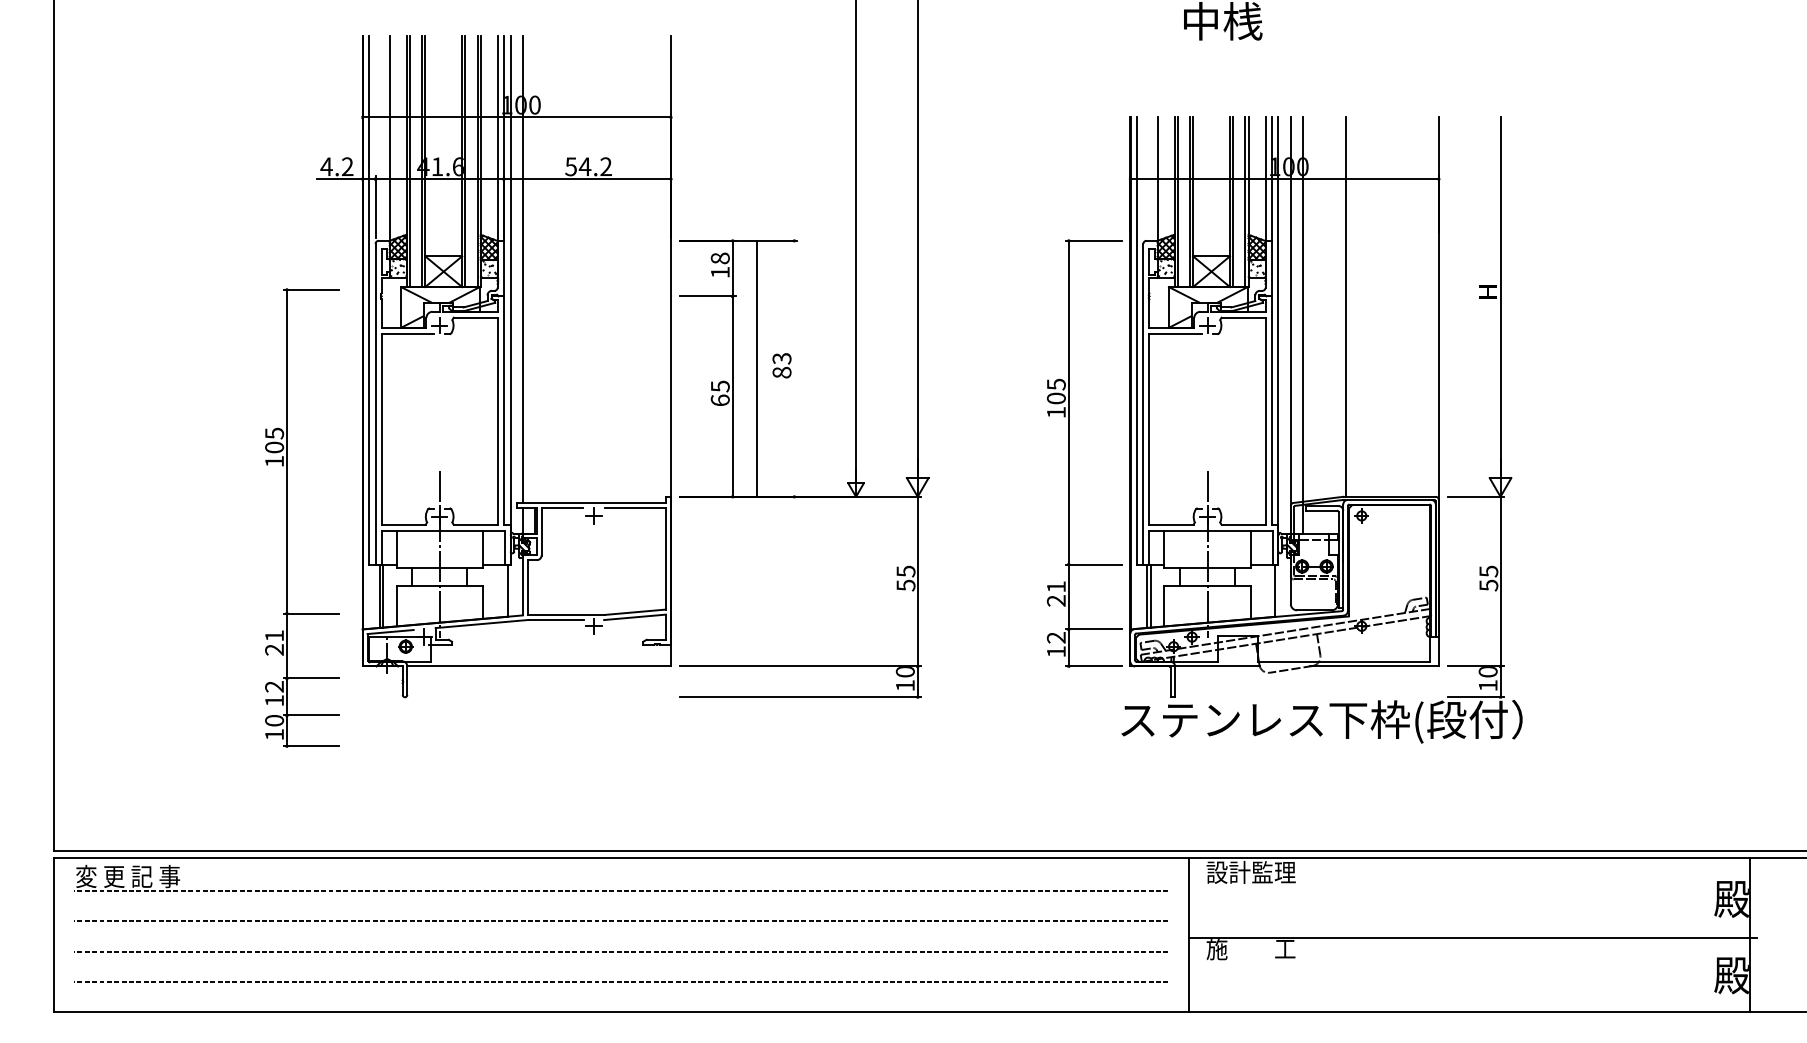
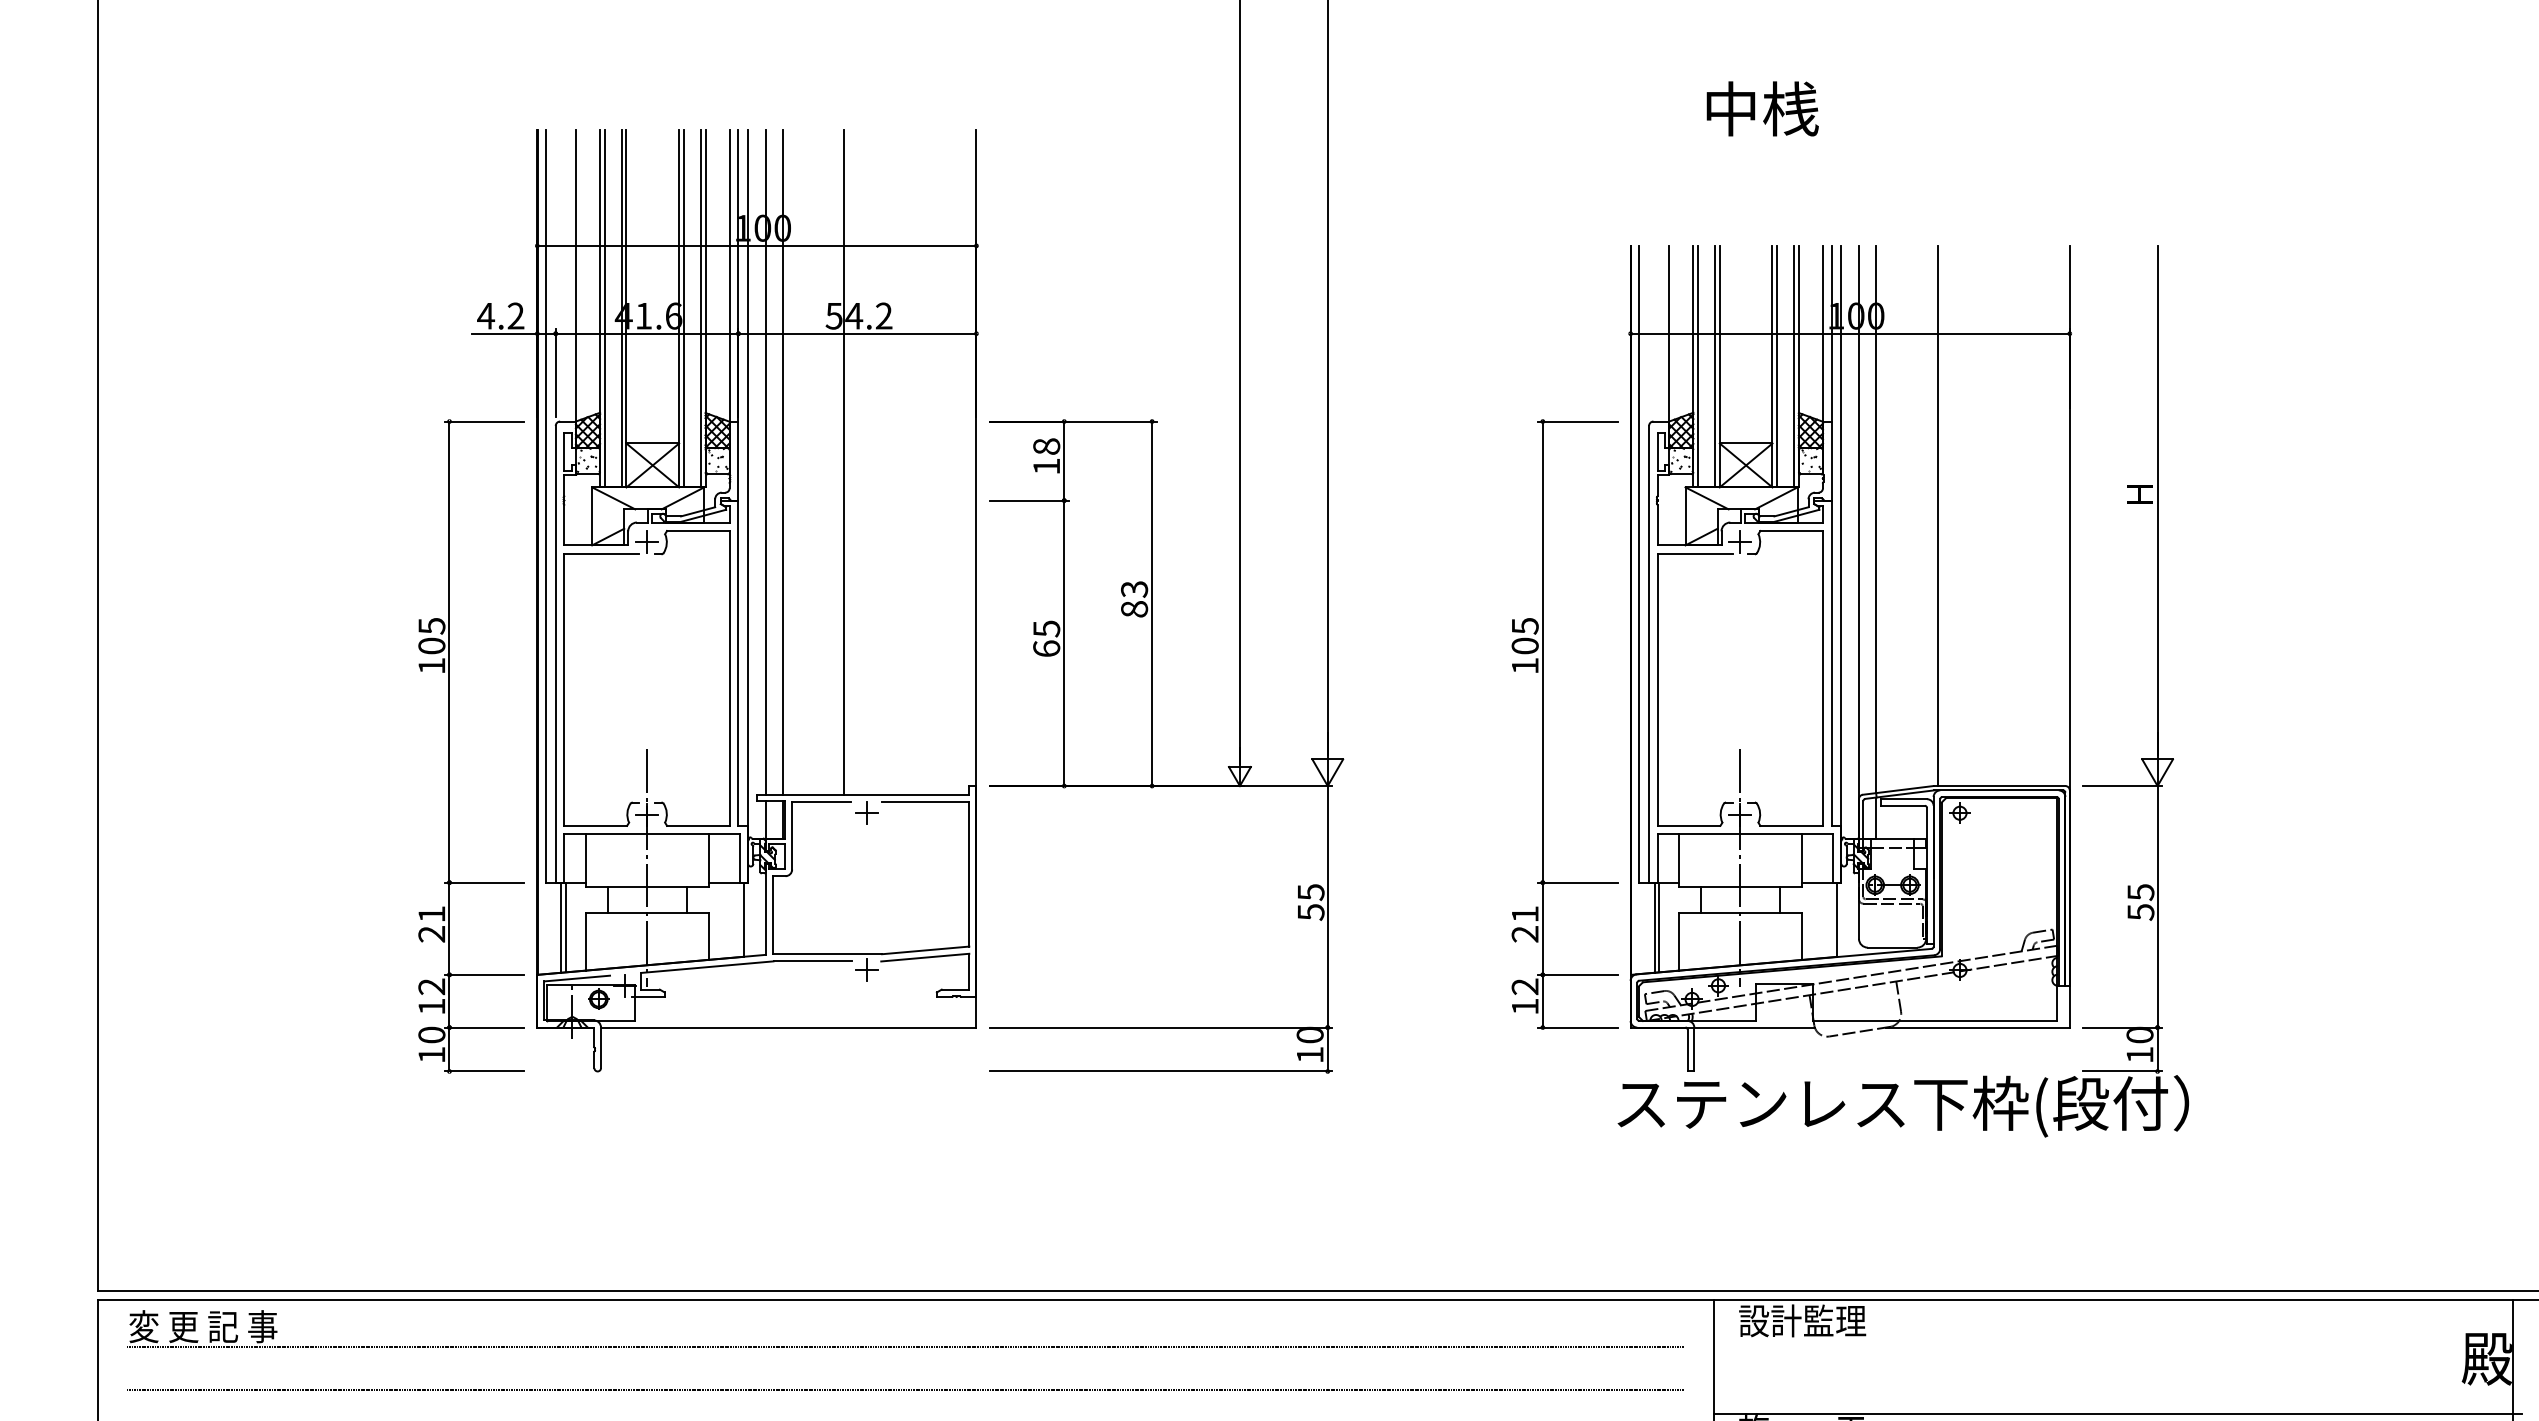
line: (535, 268) -> (783, 460), added
line: (578, 268) -> (844, 460), added
line: (757, 368) -> (1152, 603), moved
part: (287, 517) -> (450, 745), moved

